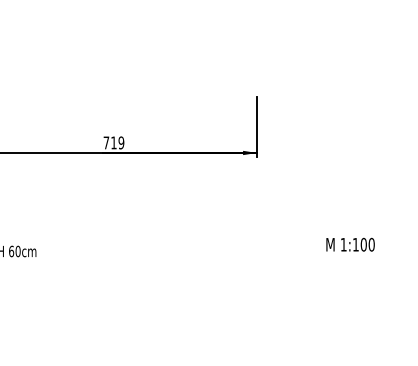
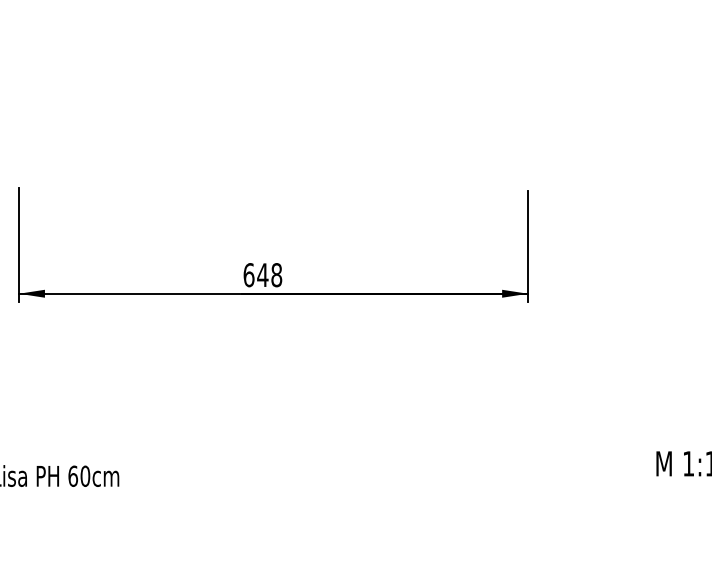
text: (113, 142) -> (262, 274), 719 -> 648

